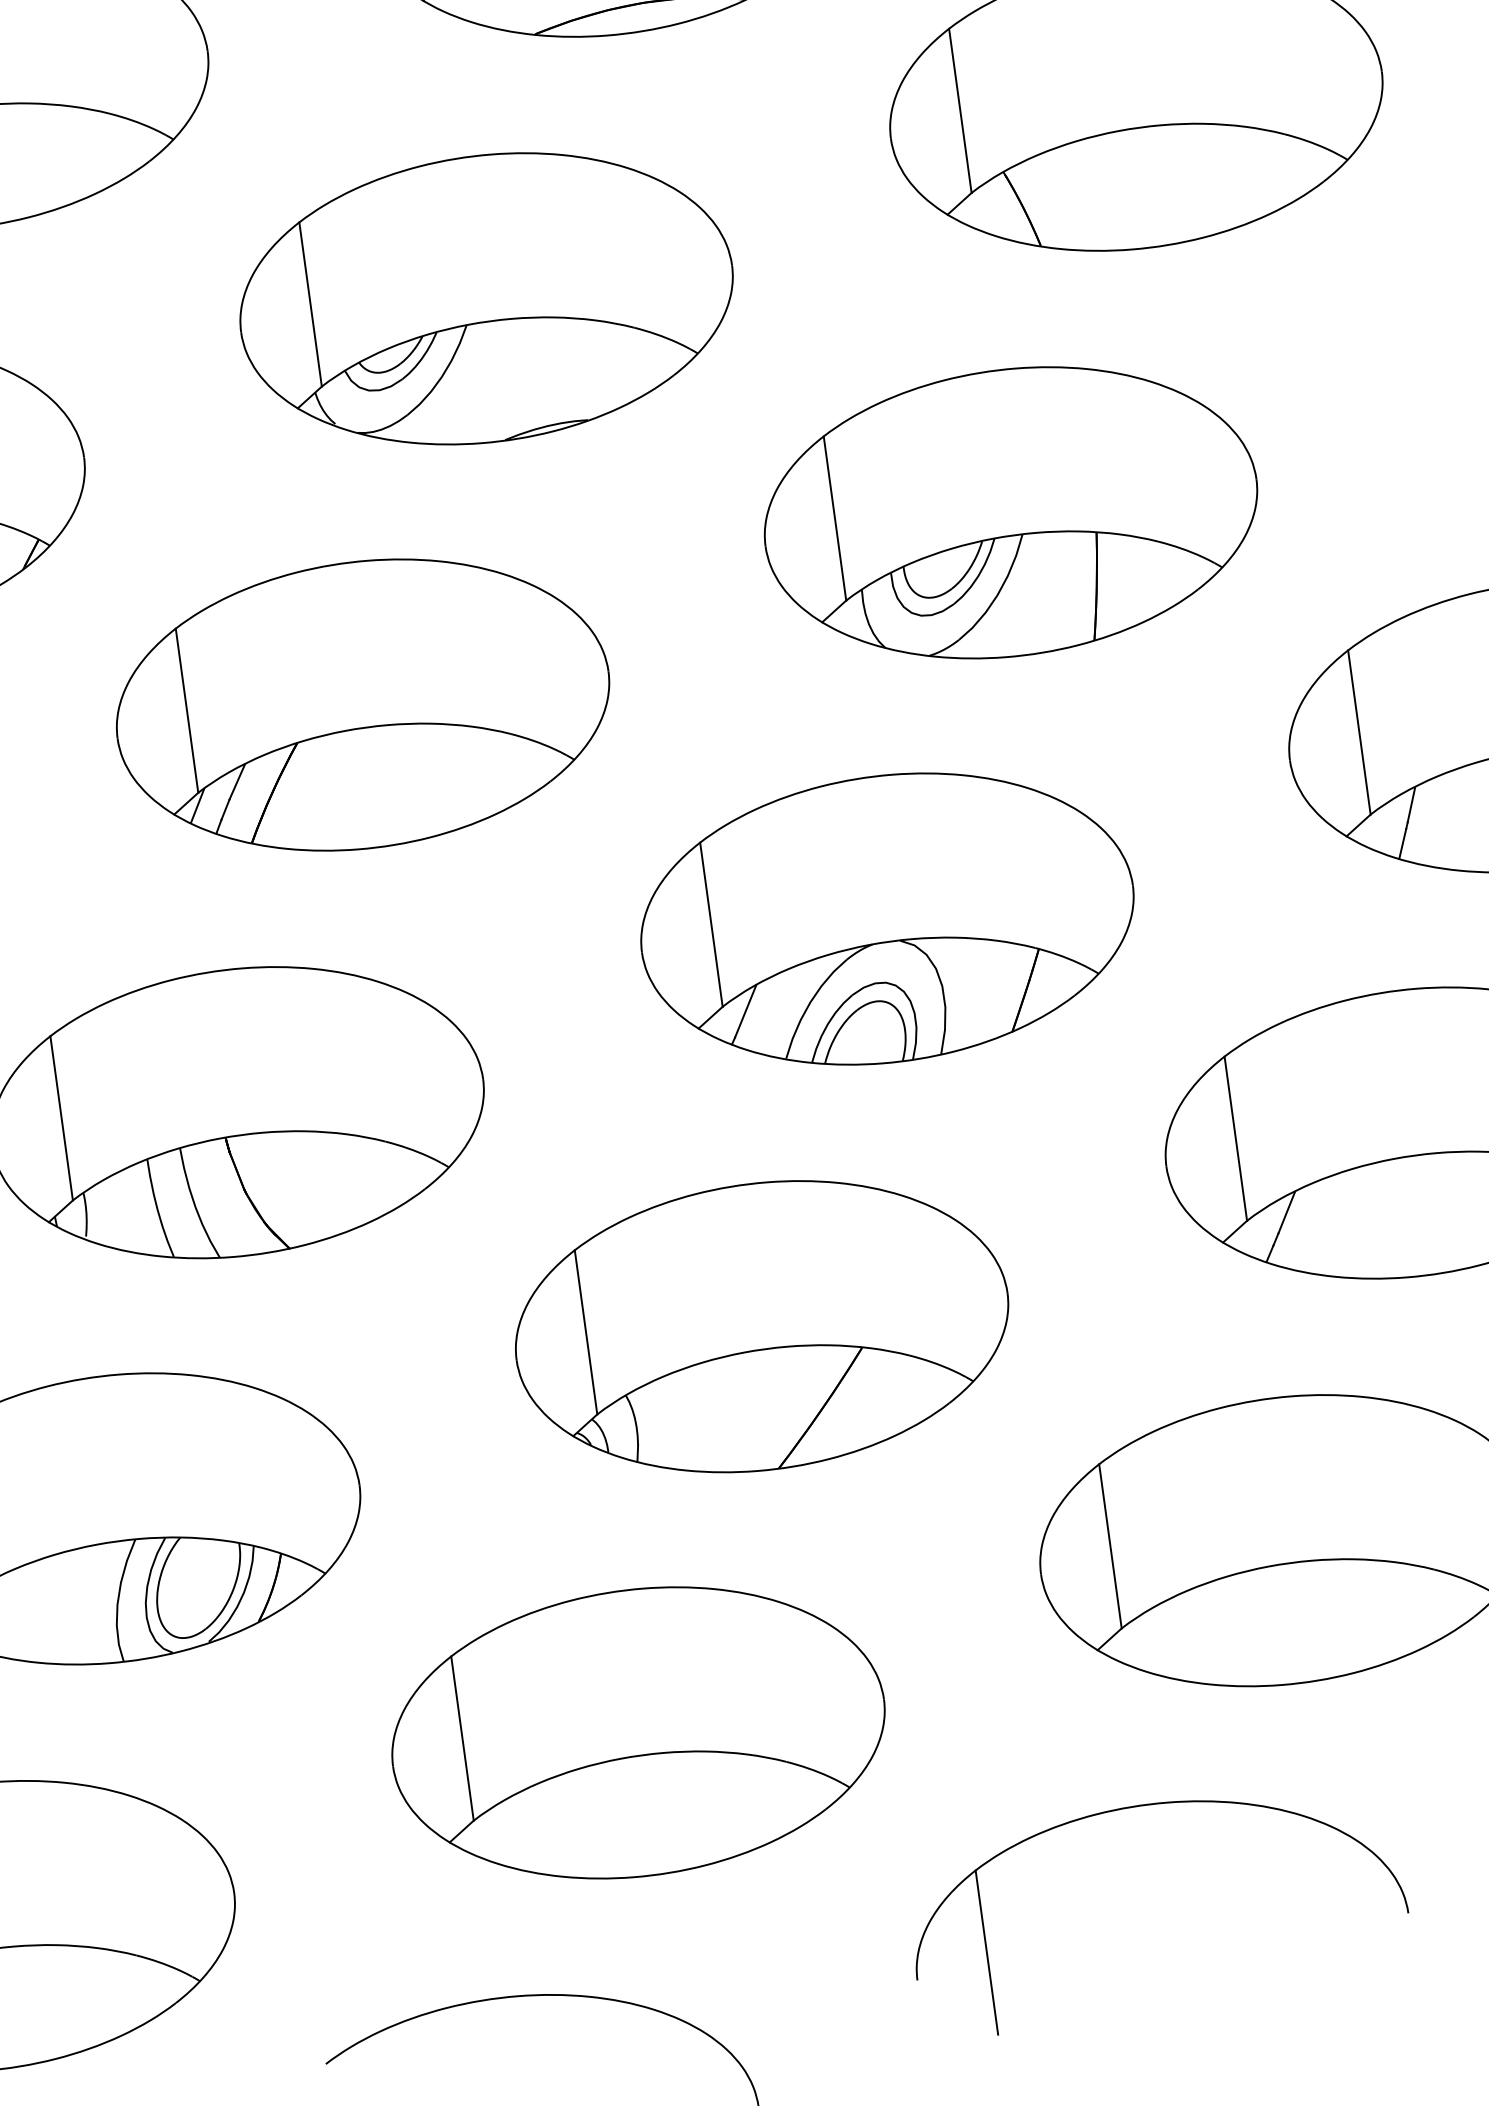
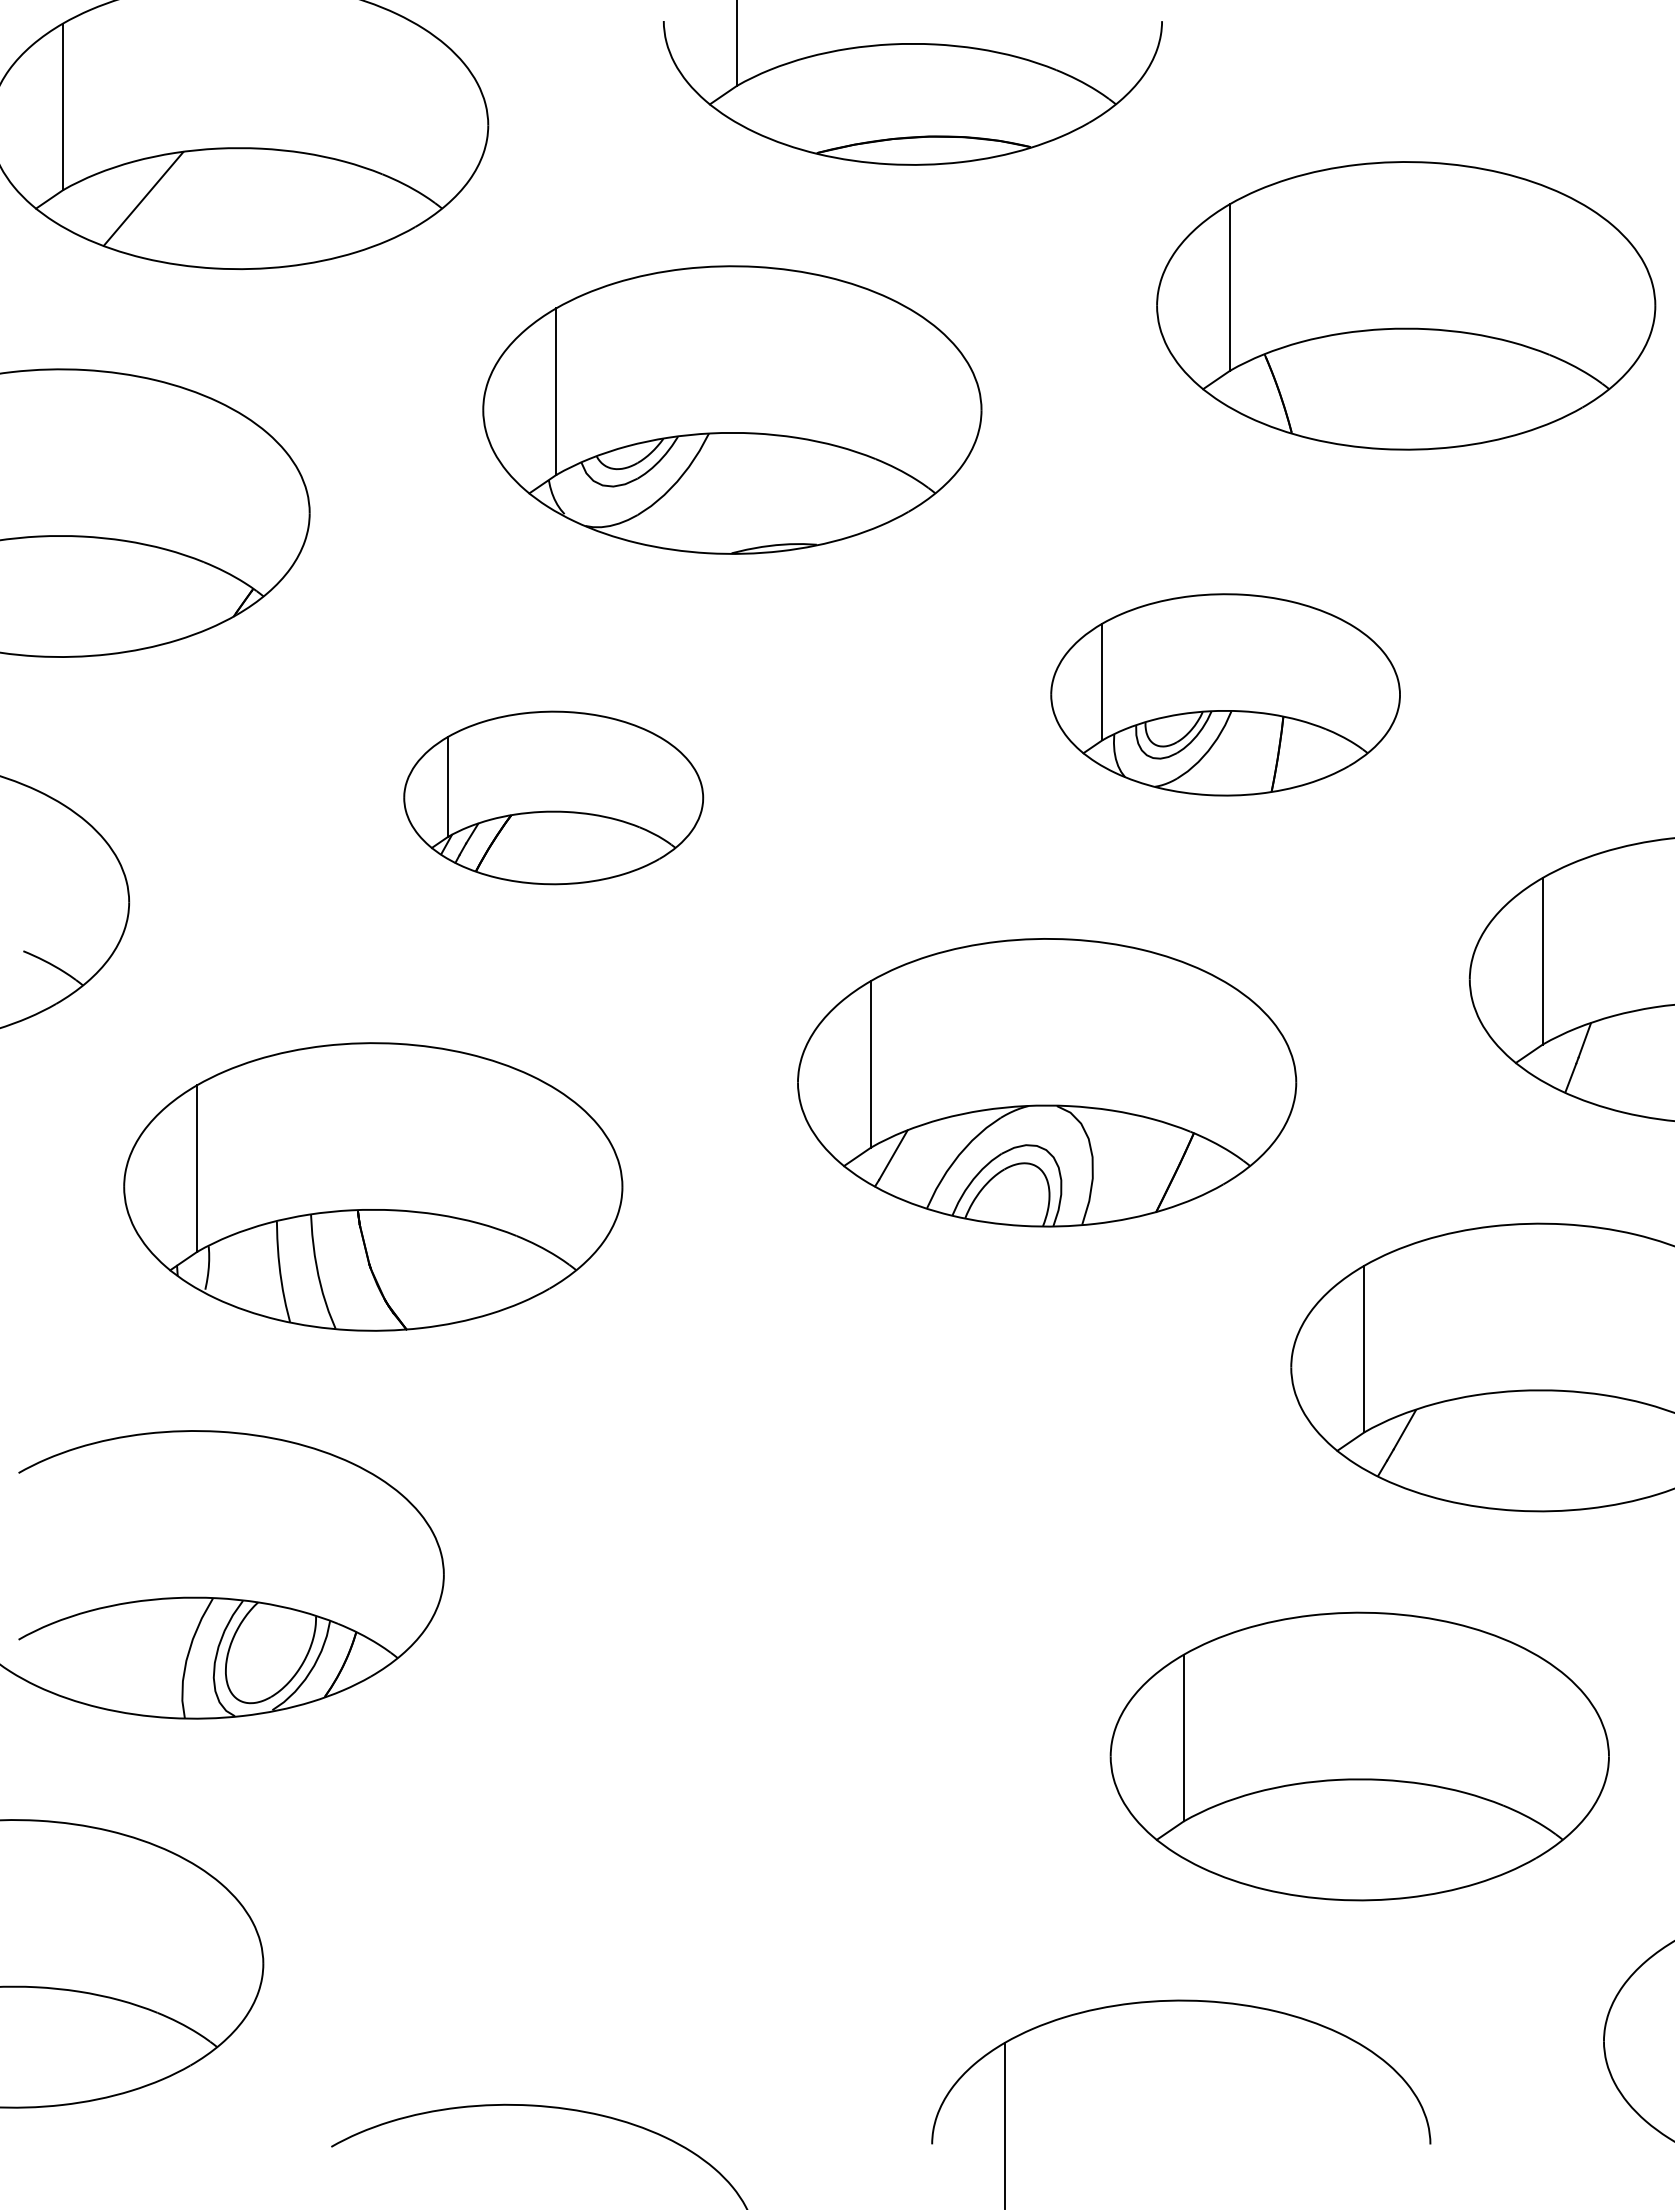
part: (1010, 512) -> (1225, 694), size x0.7
part: (362, 704) -> (553, 797), size x0.6
part: (761, 1326) -> (866, 1471), removed
part: (637, 1732) -> (687, 1859), removed

